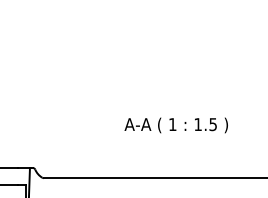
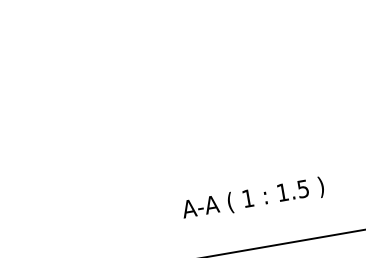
text: (175, 125) -> (252, 199), moved

